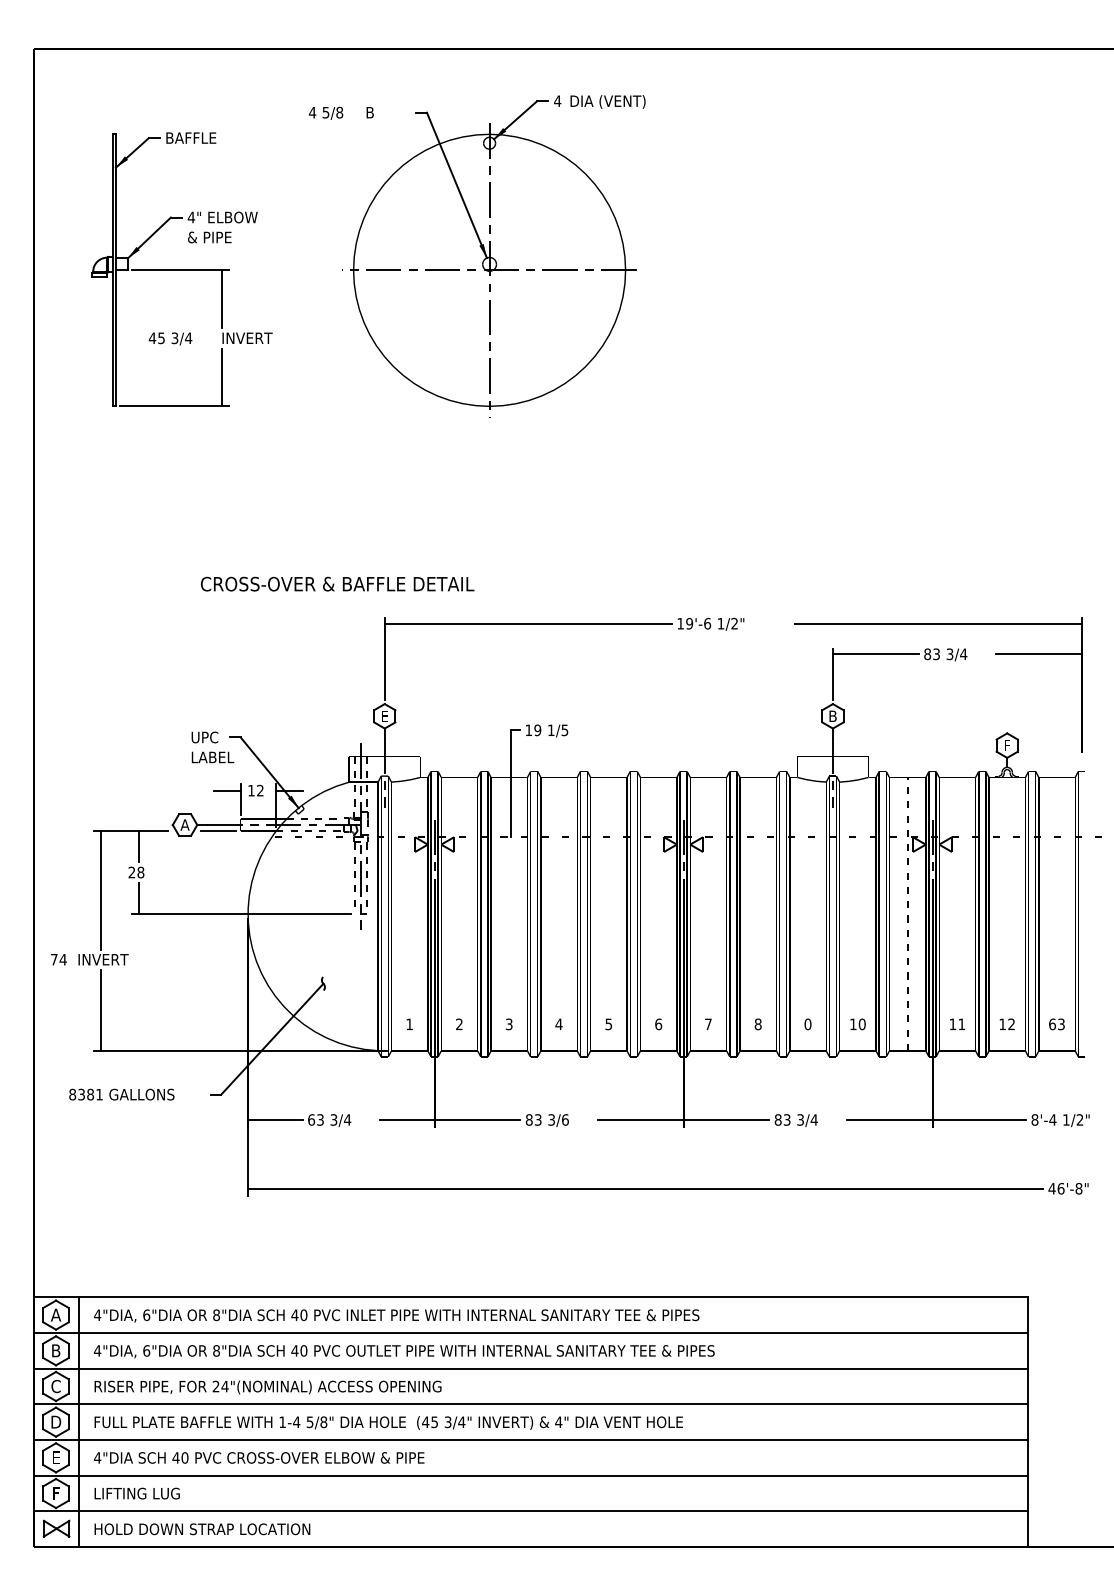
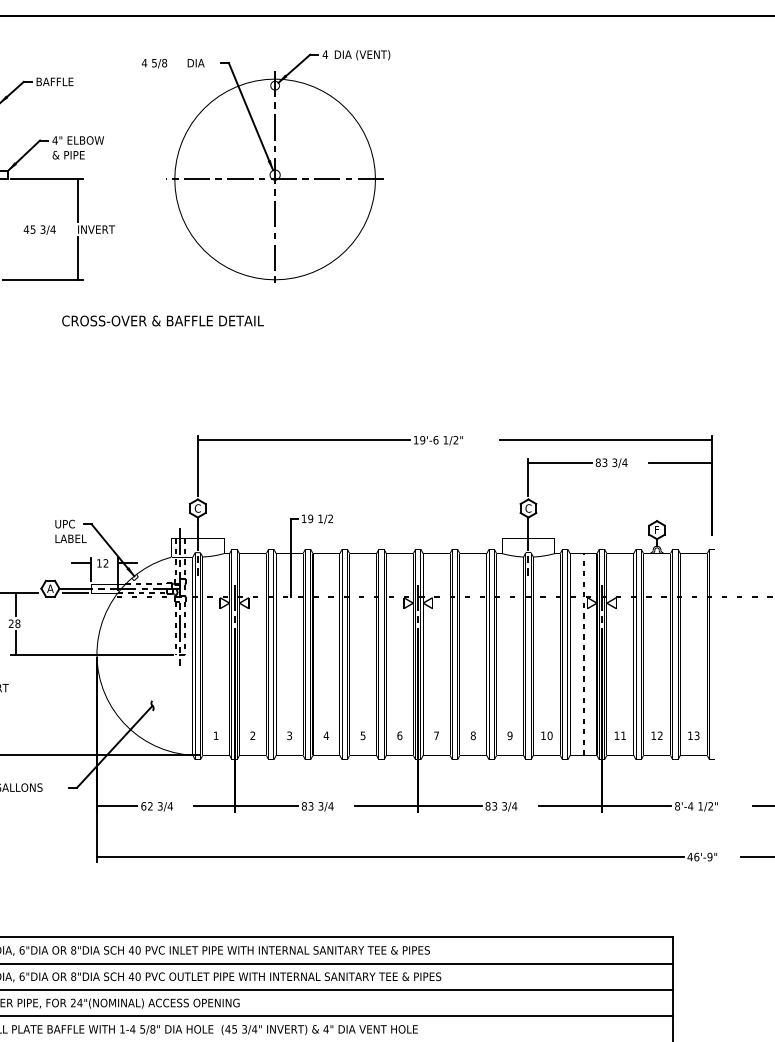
text: (379, 112) -> (193, 63), B -> DIA
text: (337, 583) -> (162, 320), moved
text: (384, 716) -> (197, 508), E -> C
text: (832, 716) -> (528, 508), B -> C
text: (564, 730) -> (330, 518), 1/5 -> 1/2
text: (807, 1024) -> (509, 735), 0 -> 9
text: (1052, 1024) -> (690, 735), 63 -> 13
text: (565, 1119) -> (331, 805), 3/6 -> 3/4
text: (320, 1120) -> (150, 806), 63 -> 62
text: (1078, 1188) -> (709, 856), 46'-8" -> 46'-9"

